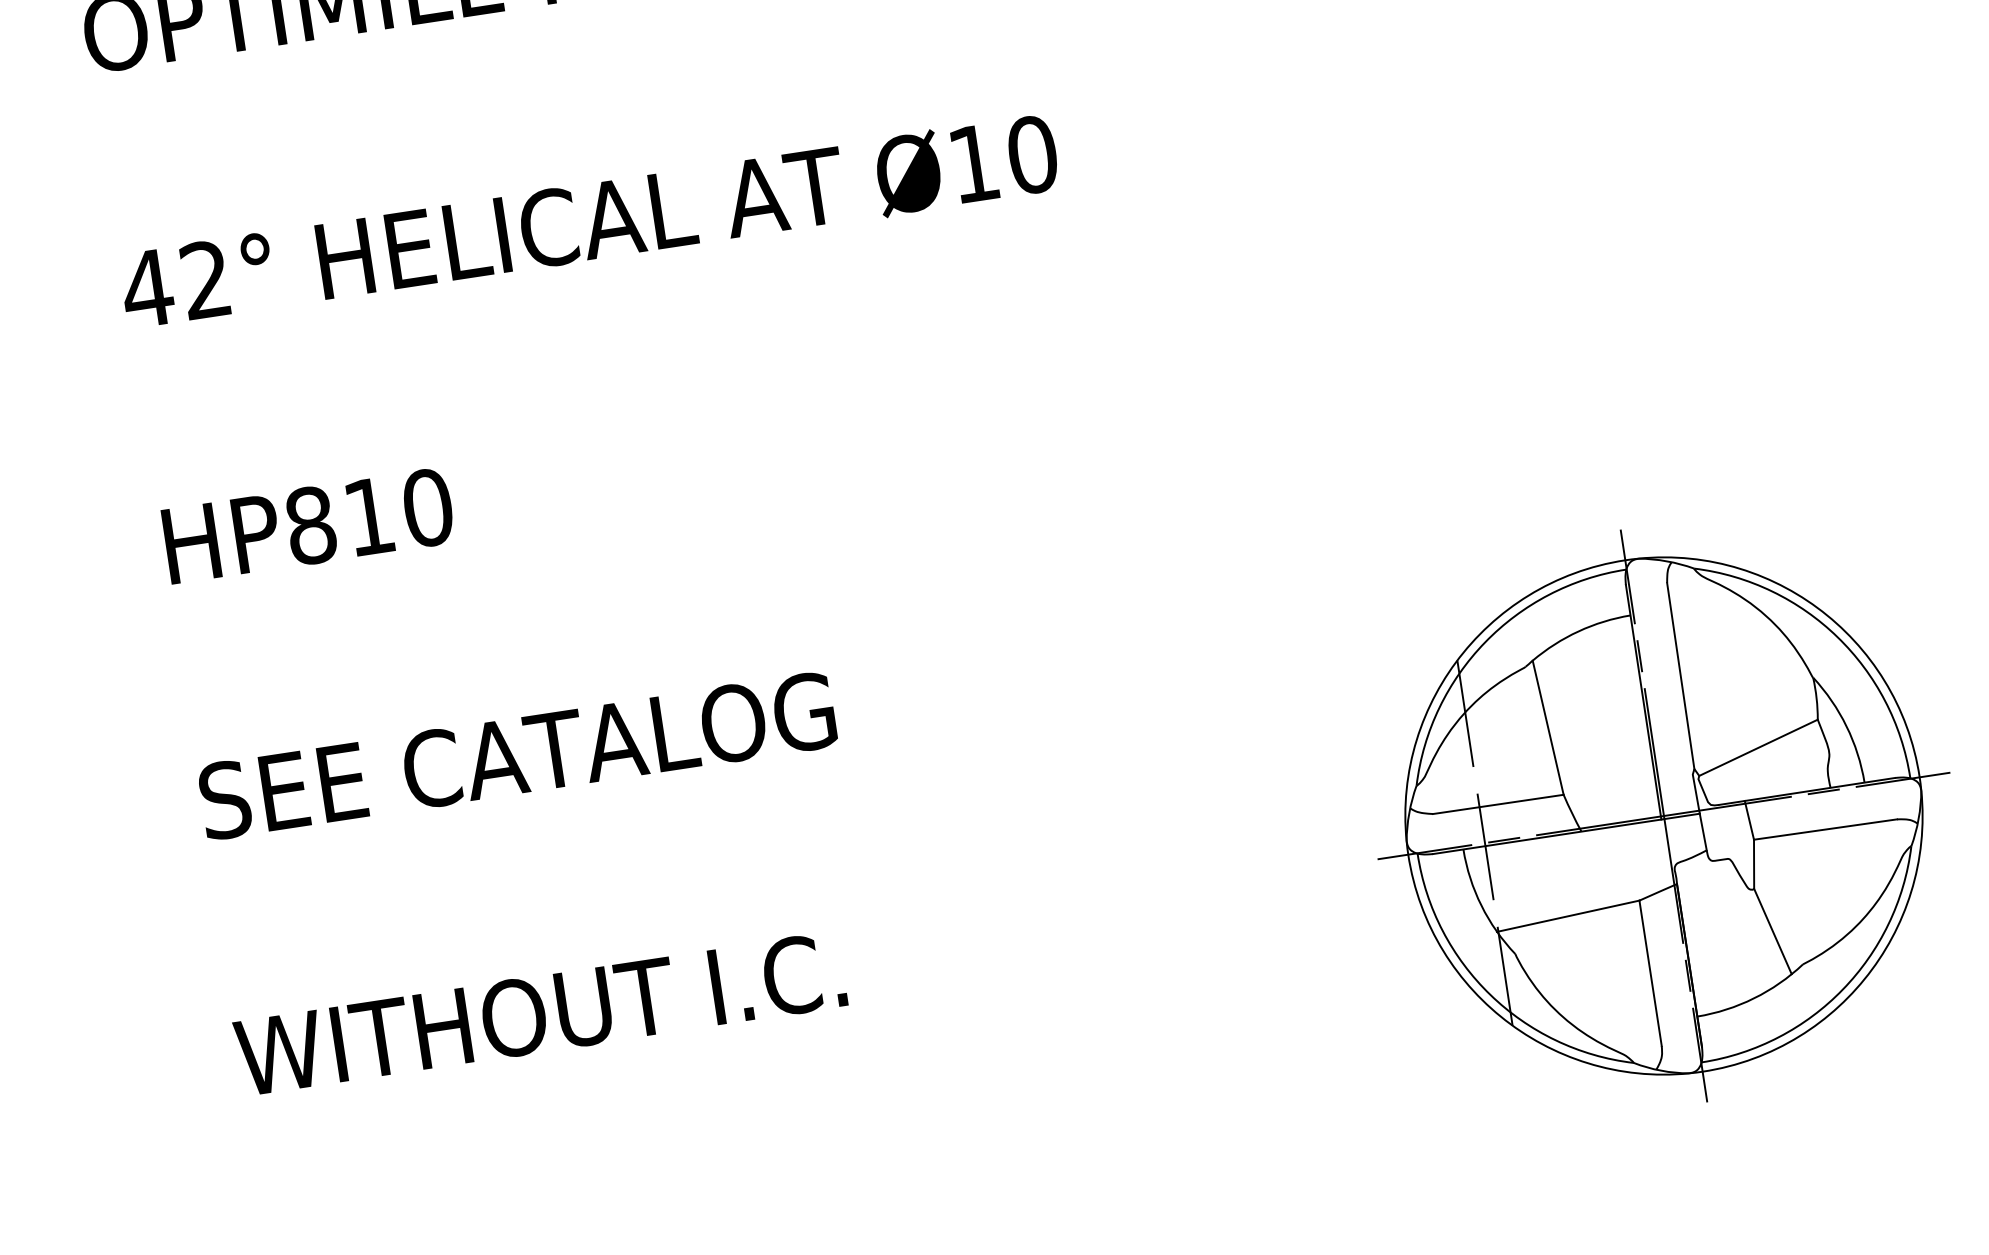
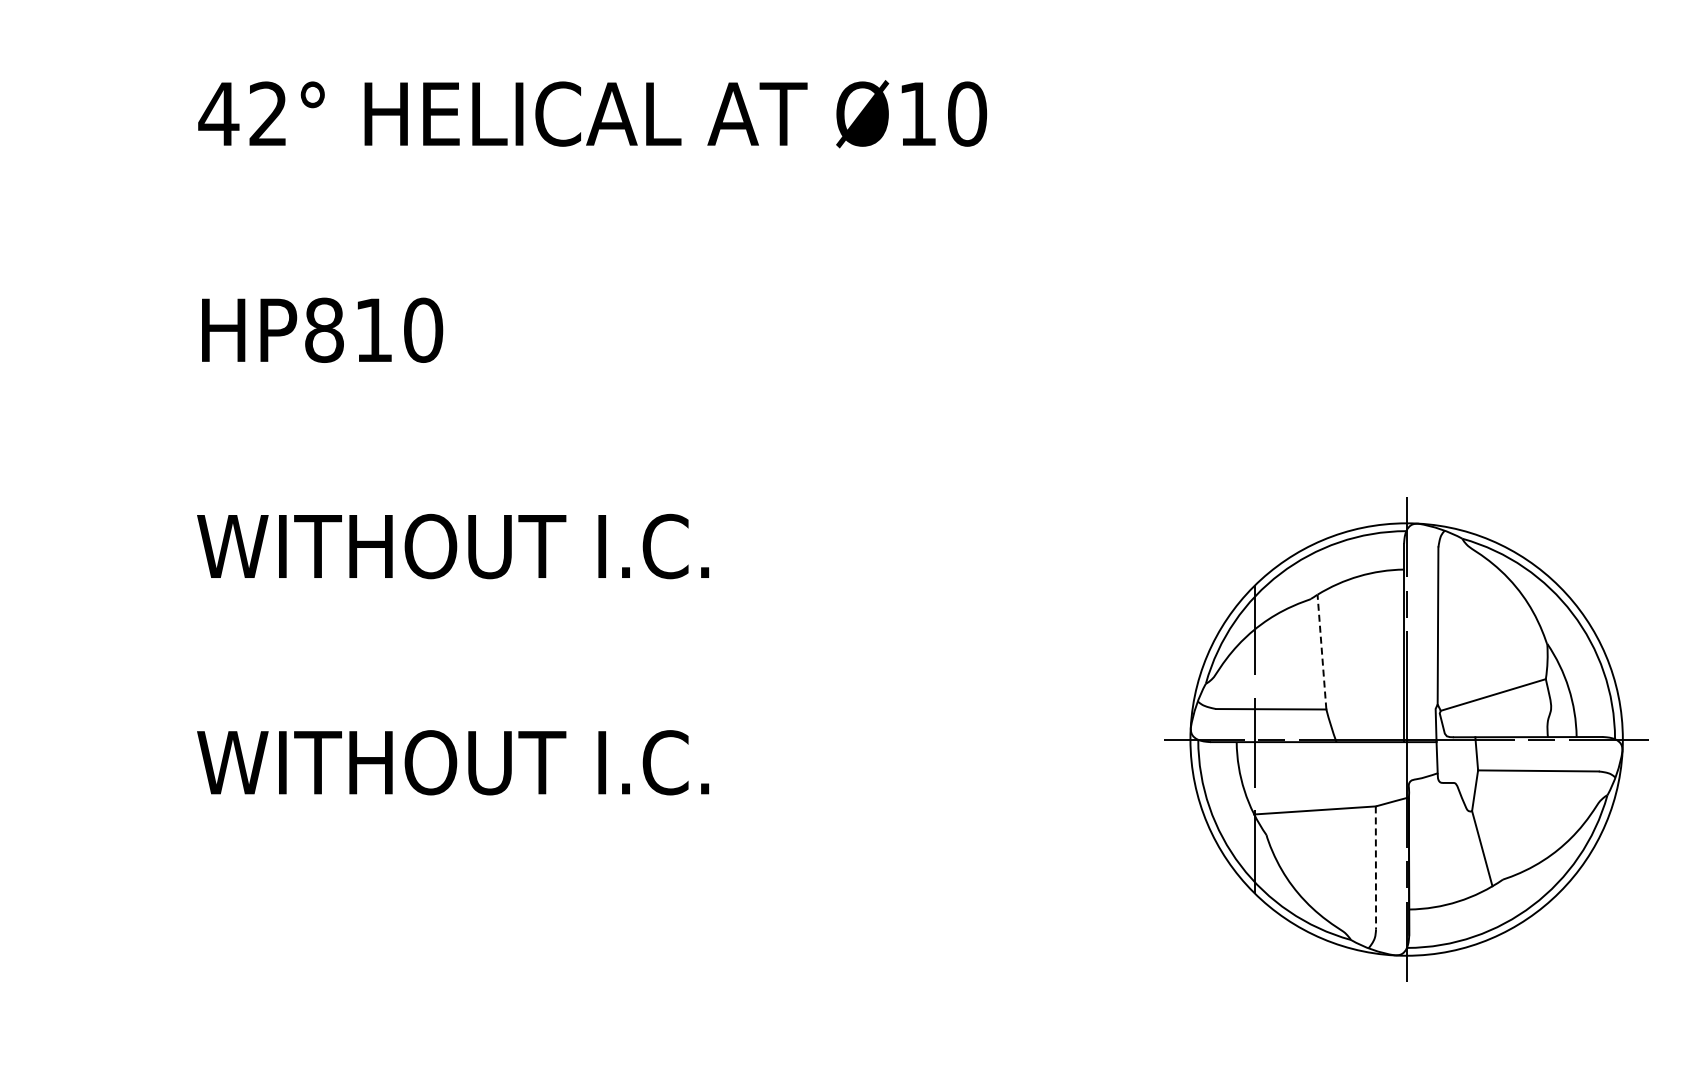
line: (1547, 728) -> (1321, 652), solid -> dashed
text: (516, 756) -> (465, 546), SEE CATALOG -> WITHOUT I.C.
line: (1650, 974) -> (1375, 868), solid -> dashed

